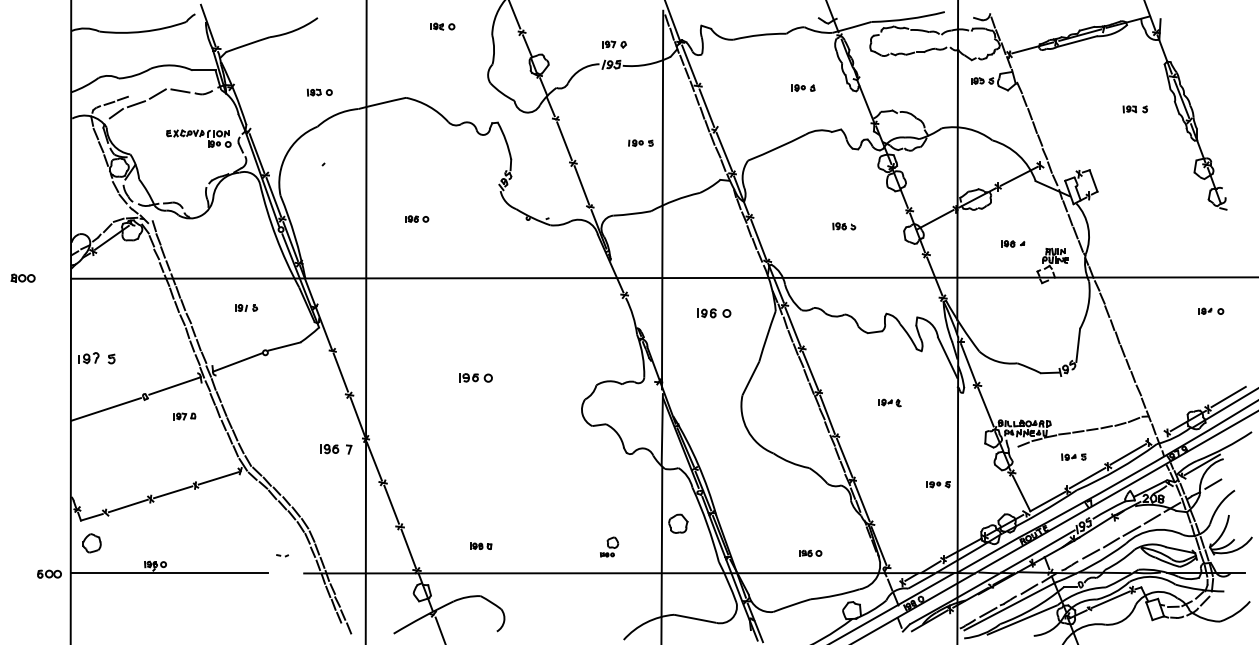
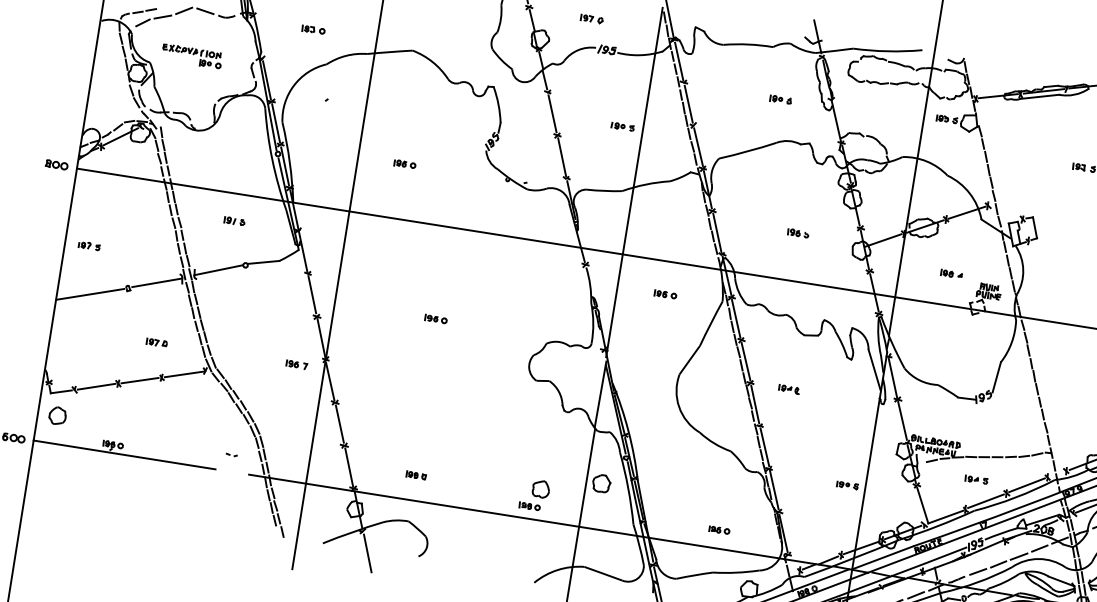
part: (614, 44) -> (592, 19), moved
part: (319, 92) -> (313, 29), moved
part: (198, 138) -> (191, 56), moved
part: (22, 277) -> (56, 164), moved
part: (714, 313) -> (665, 294), size x0.71
part: (97, 358) -> (89, 246), size x0.62
part: (475, 377) -> (435, 318), size x0.71
part: (889, 402) -> (788, 389), moved
part: (184, 416) -> (156, 342), moved
part: (336, 449) -> (297, 365), size x0.71
part: (609, 546) -> (534, 494), size x1.67

